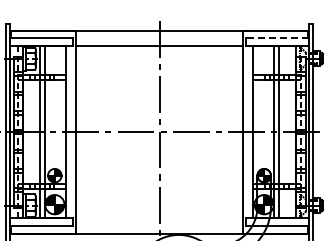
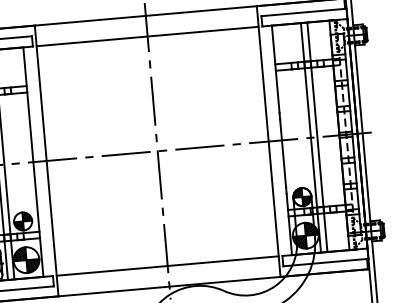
line: (277, 38) -> (304, 12), dashed -> solid
line: (159, 218) -> (167, 266), added

